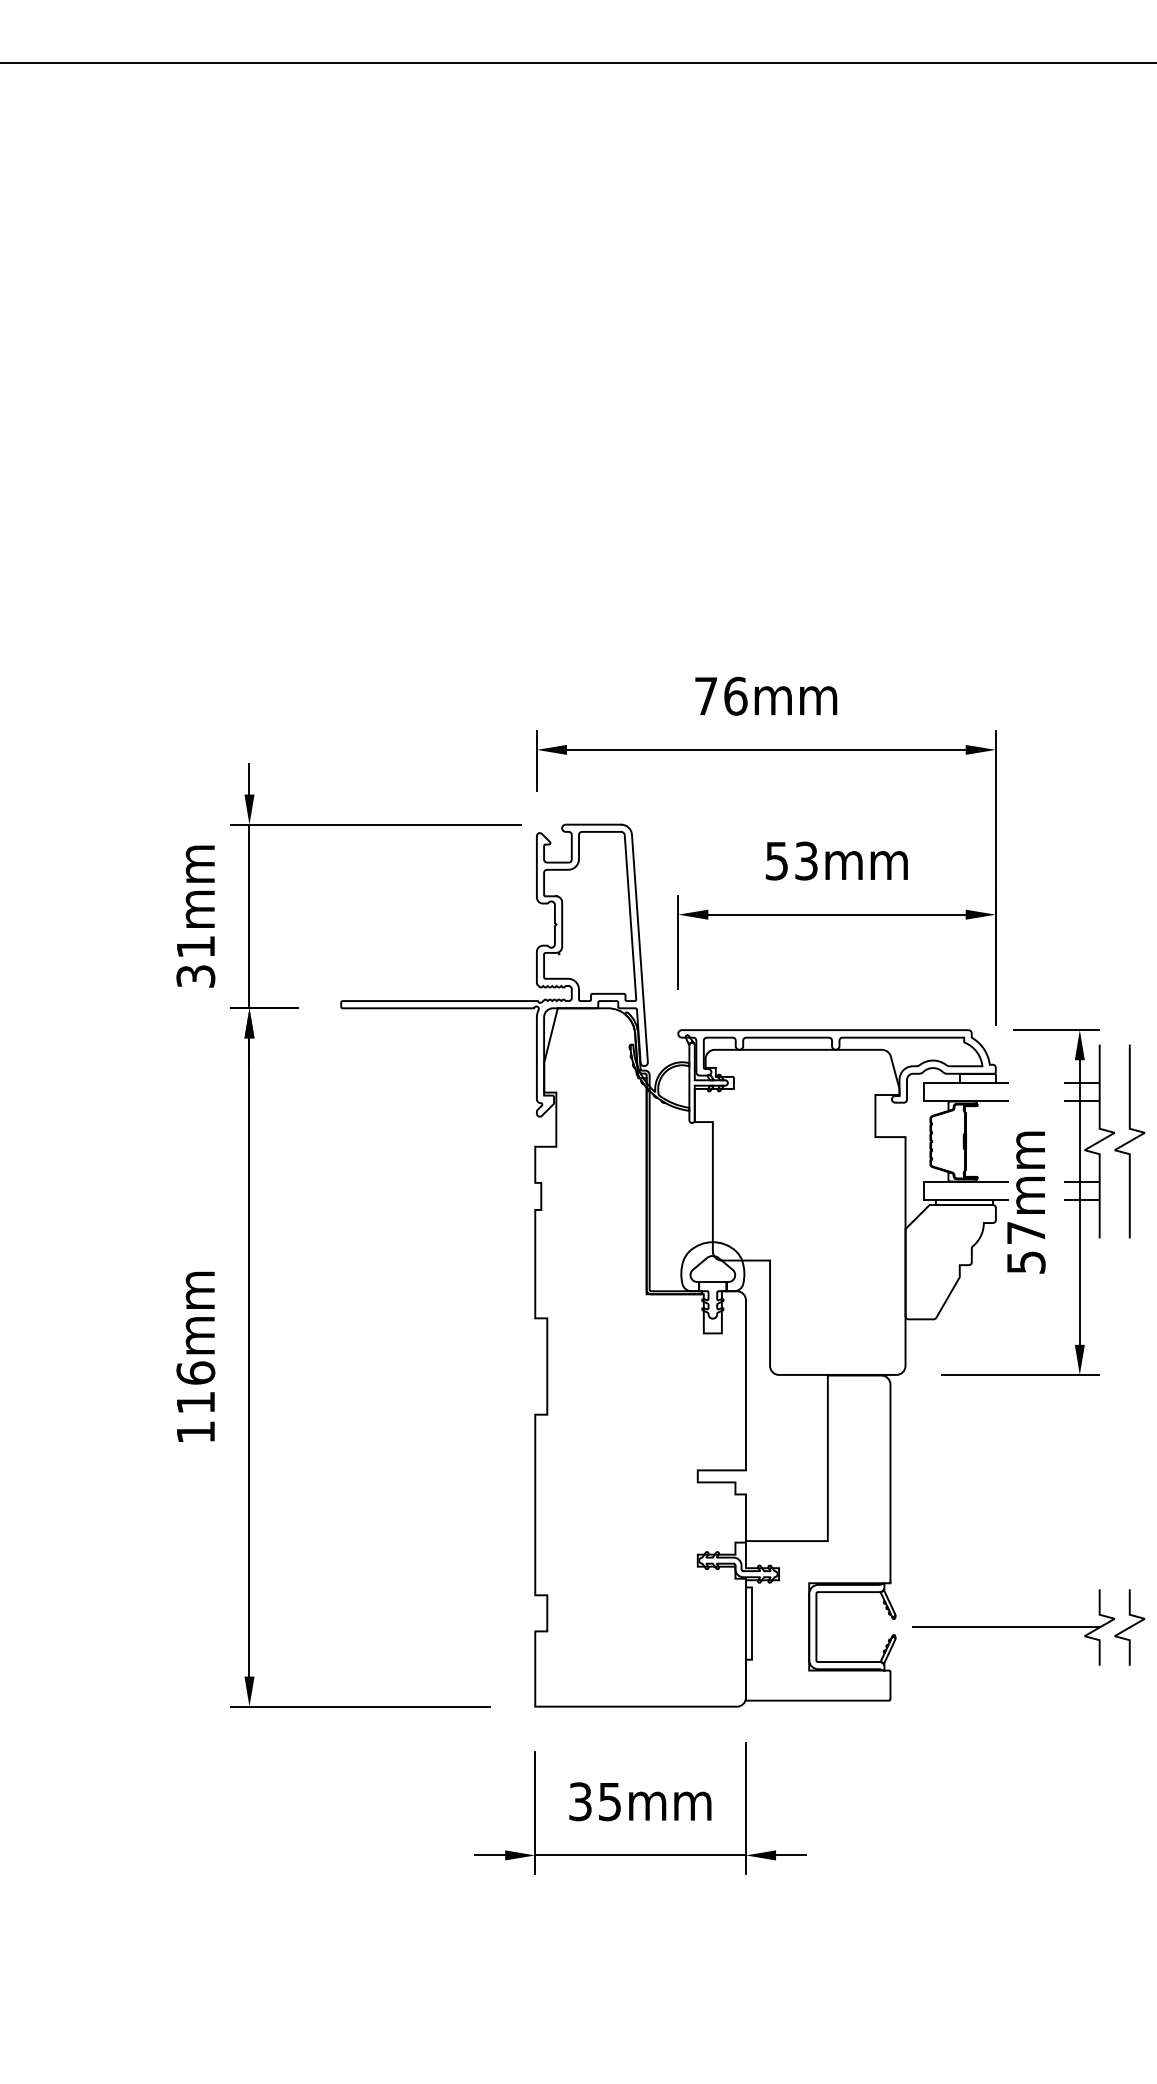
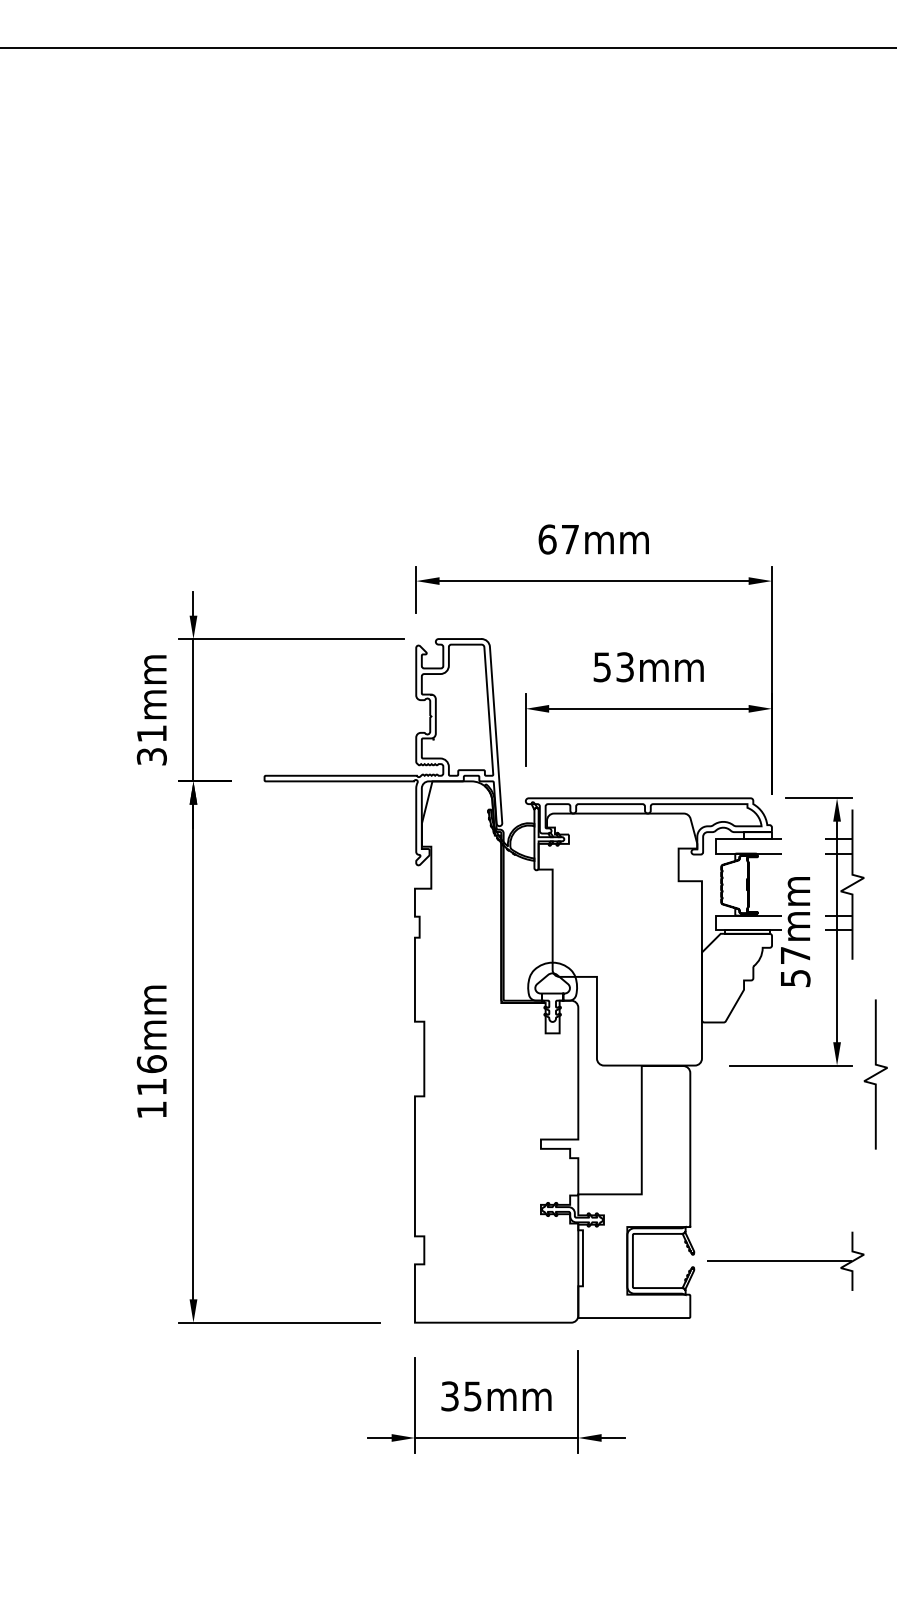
text: (720, 695) -> (558, 538), 76mm -> 67mm
curve: (1129, 1141) -> (875, 1074), moved
curve: (1129, 1627) -> (875, 1261), removed

